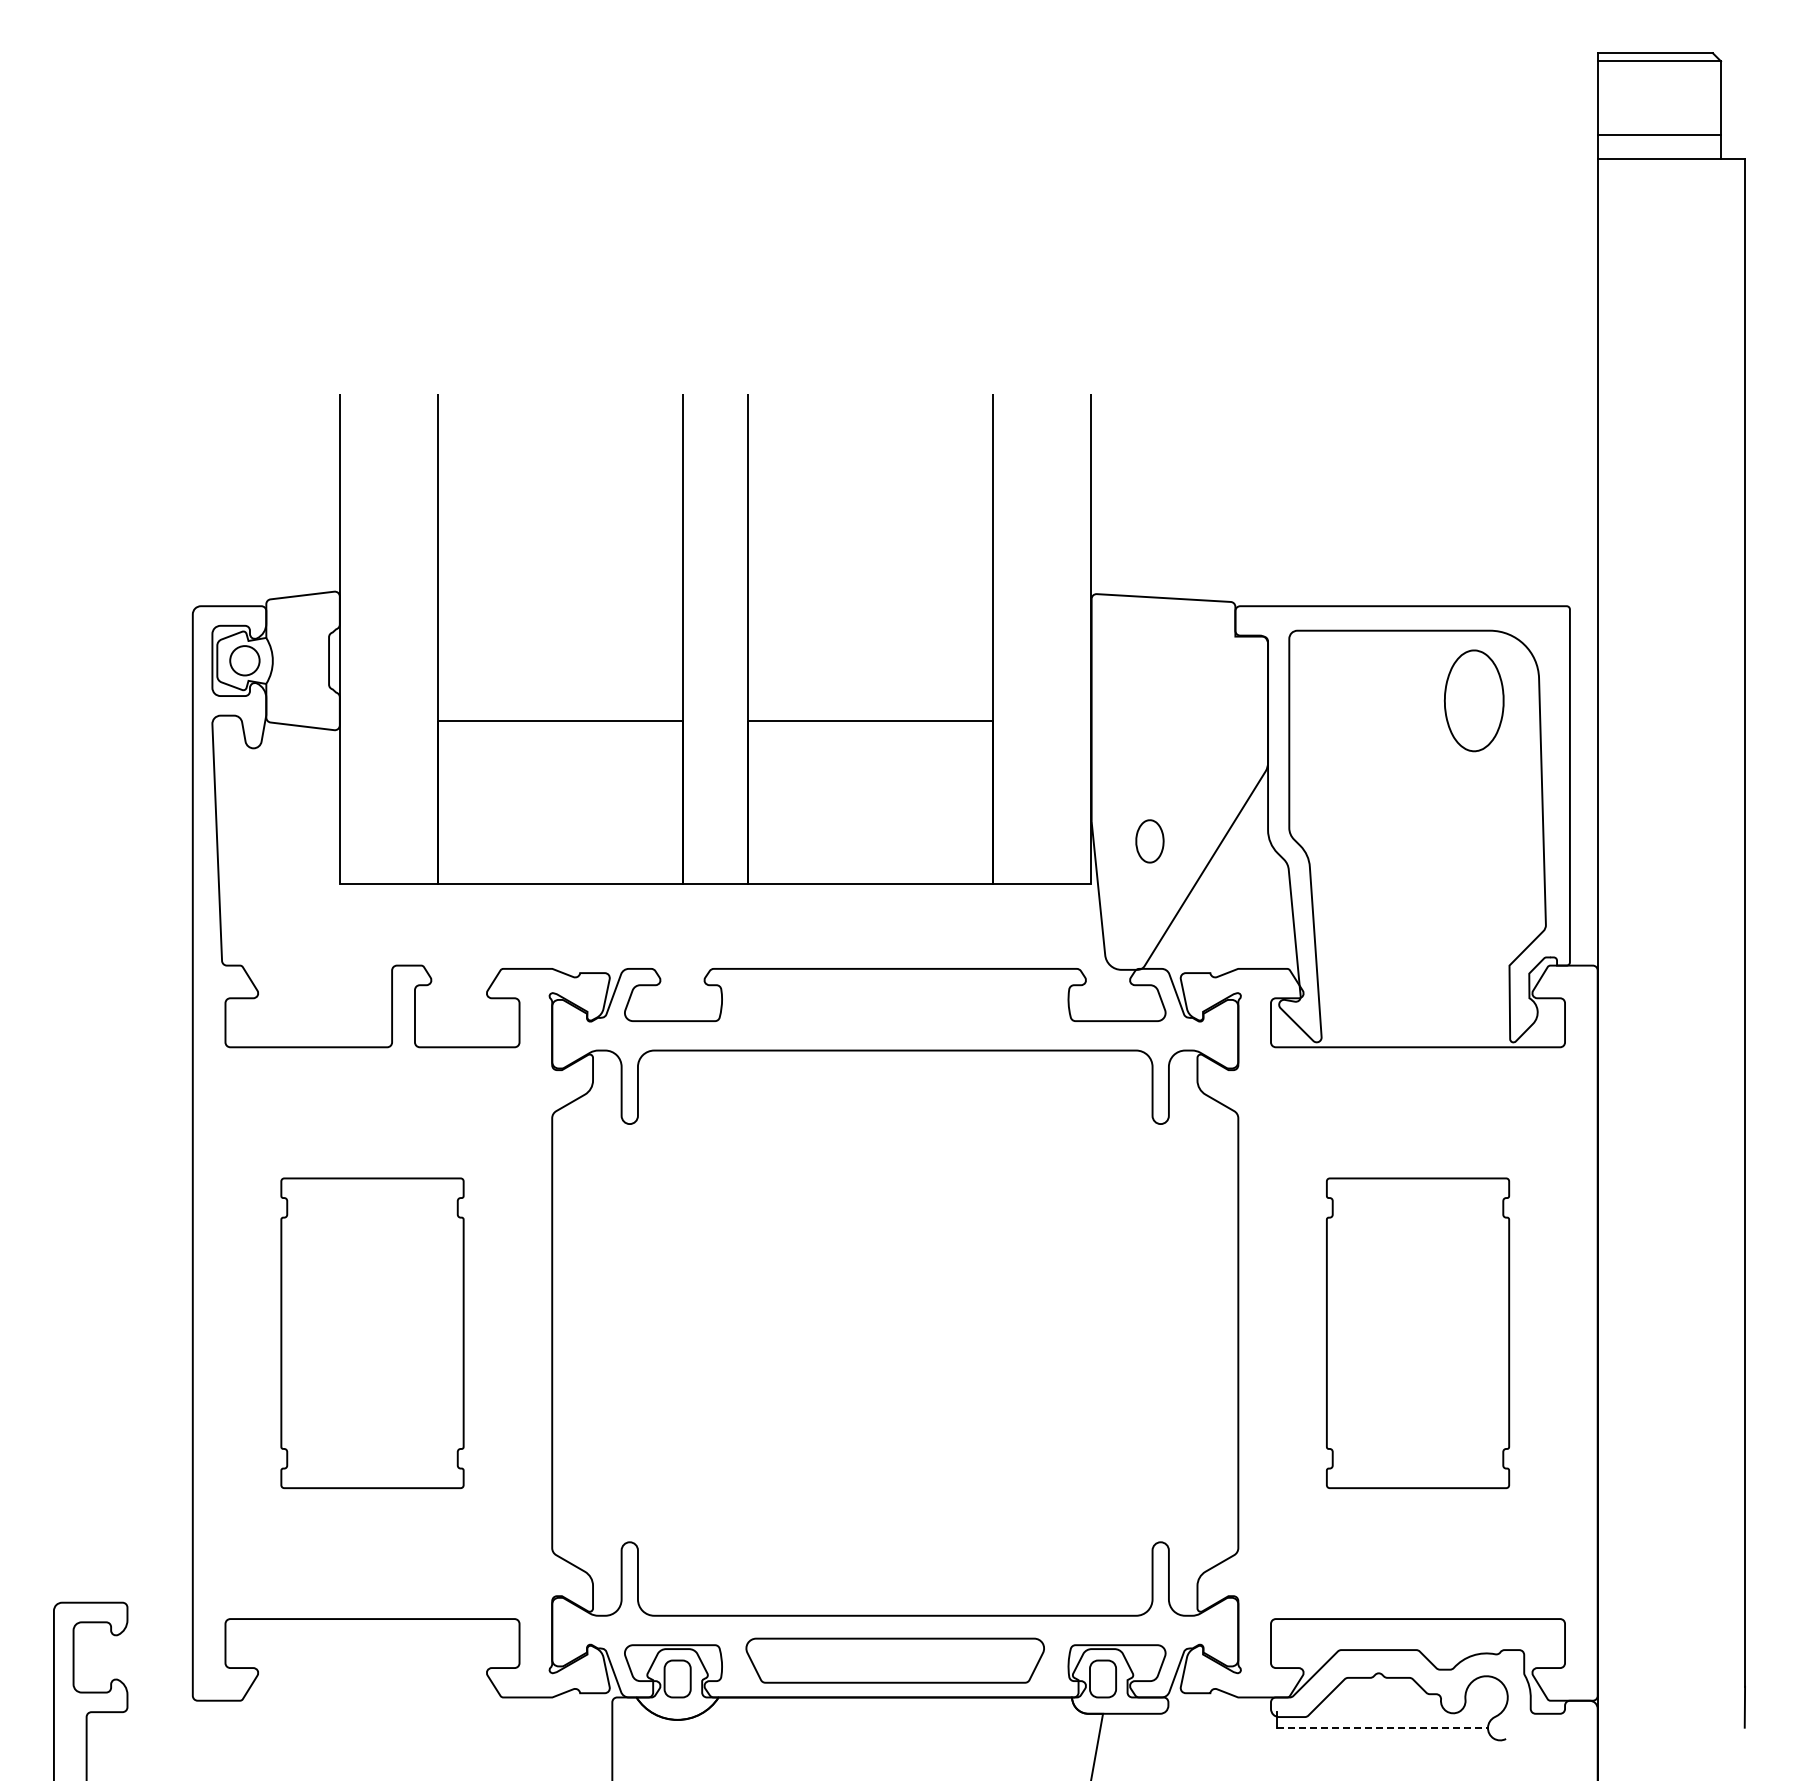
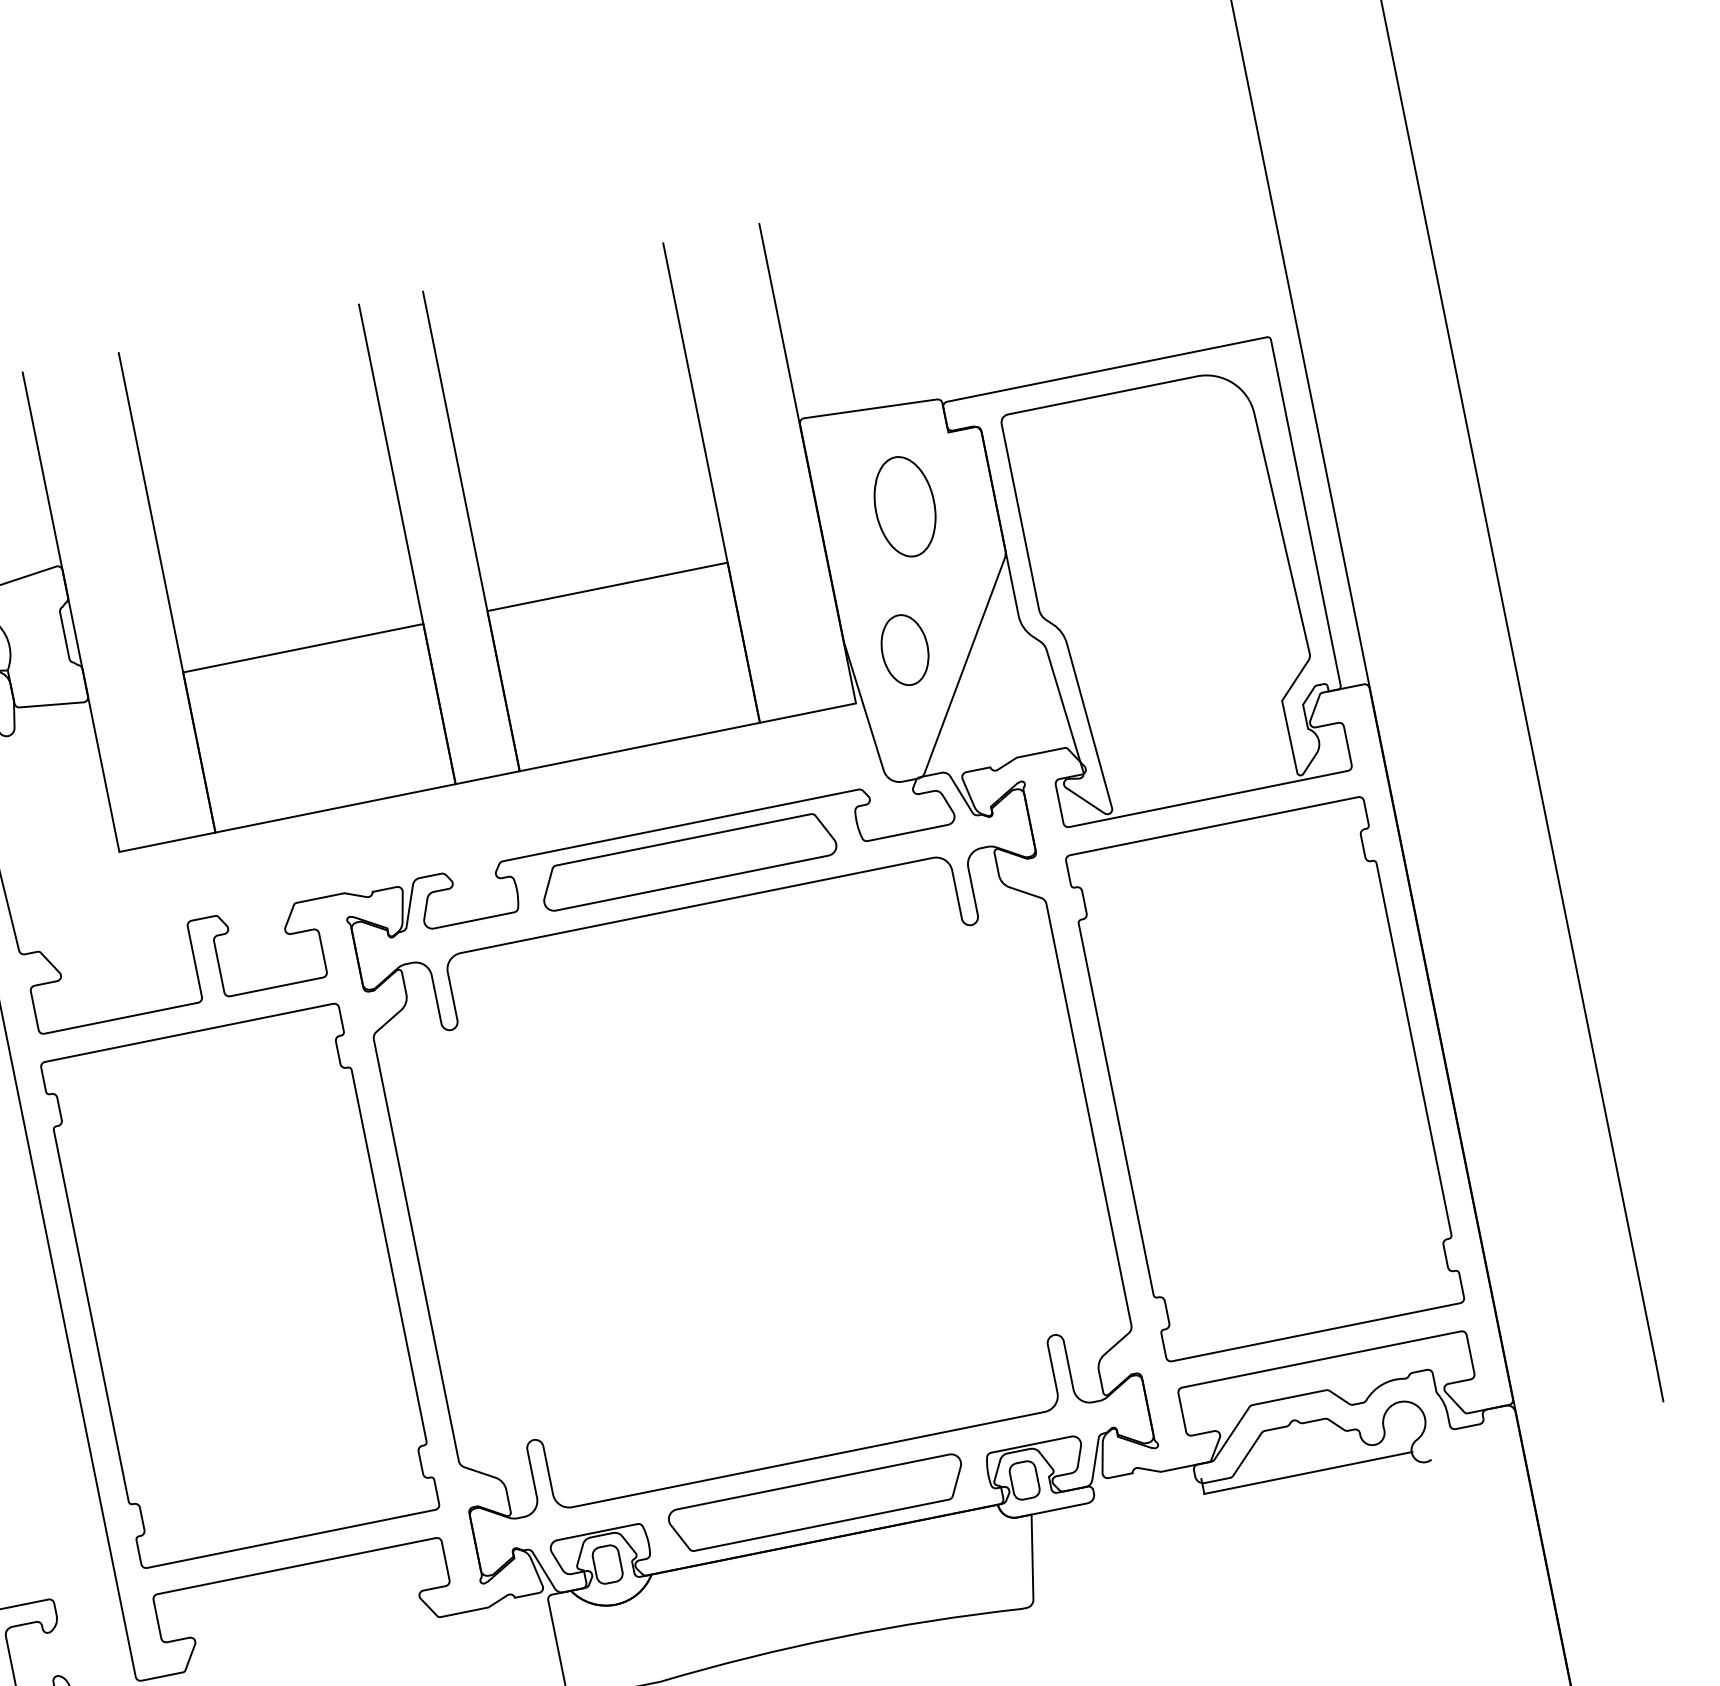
part: (1473, 700) -> (904, 506), moved
part: (1149, 841) -> (904, 650), size x1.67
part: (894, 1005) -> (687, 861), added
part: (372, 1333) -> (240, 1286), size x1.67
part: (1417, 1333) -> (1264, 1079), size x1.67
line: (1383, 1727) -> (1309, 1472), dashed -> solid

